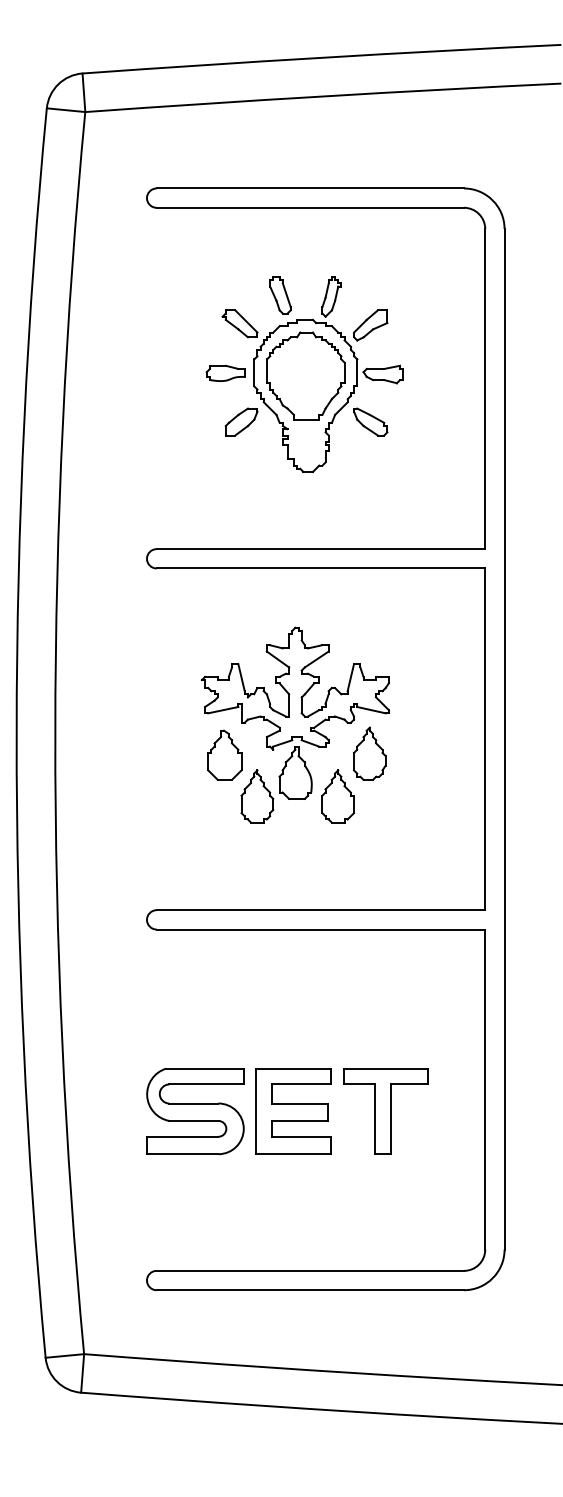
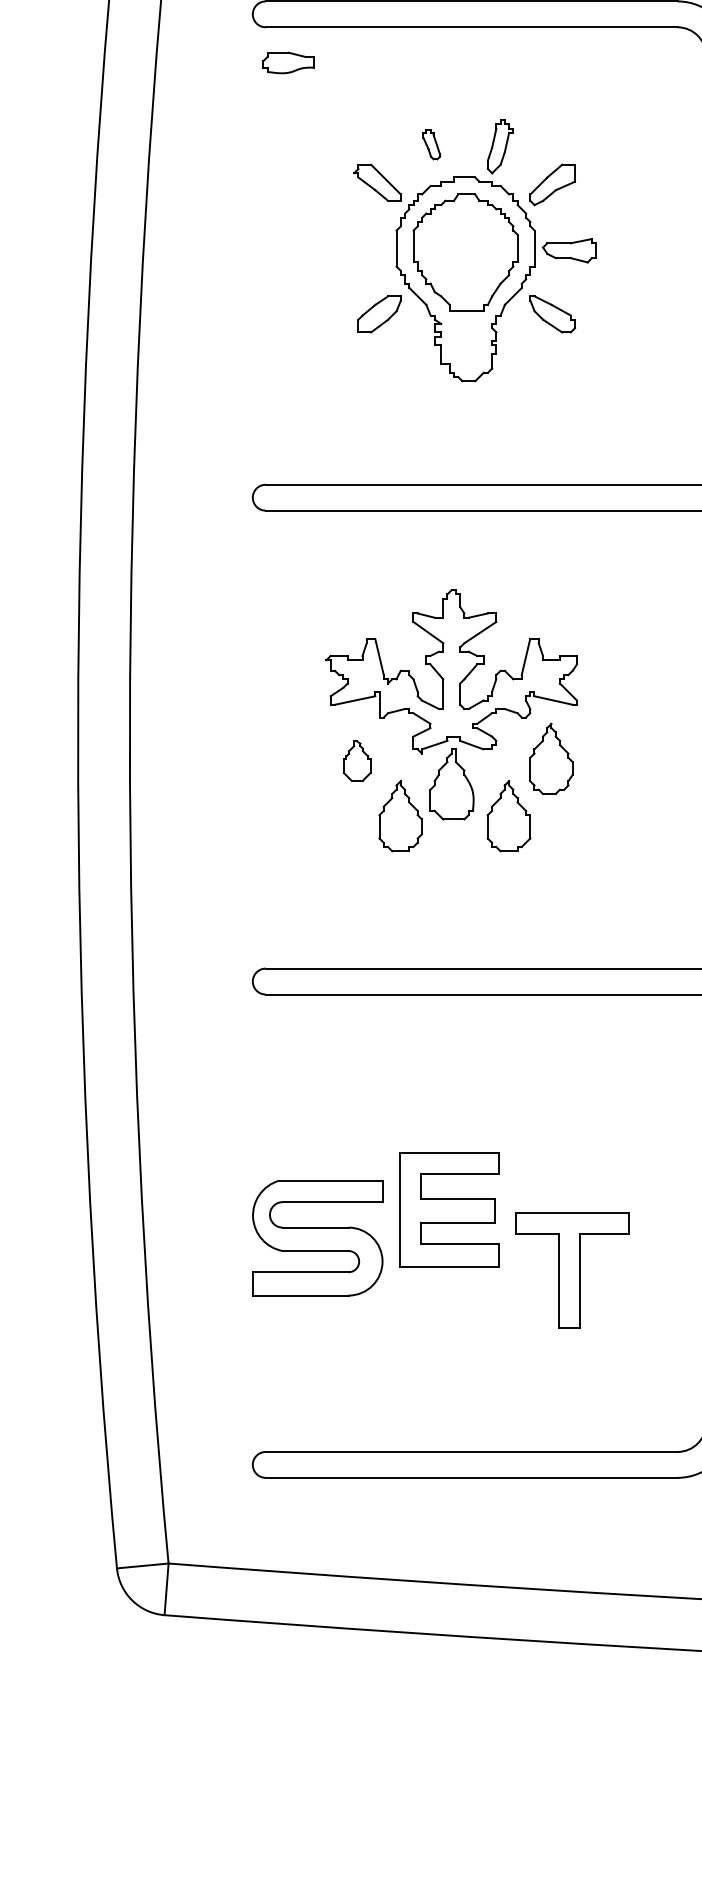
part: (280, 295) -> (431, 144), size x0.6
part: (225, 372) -> (288, 61), moved
part: (224, 754) -> (356, 759), size x0.6
part: (293, 1111) -> (449, 1210), moved
part: (385, 1111) -> (572, 1270), moved

